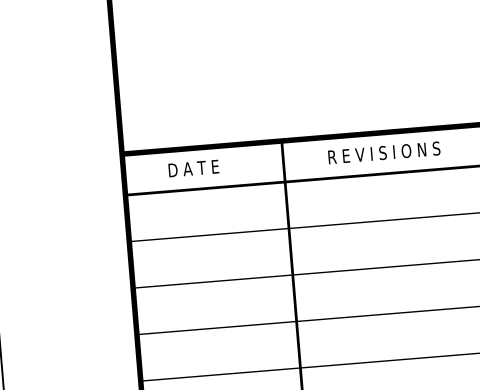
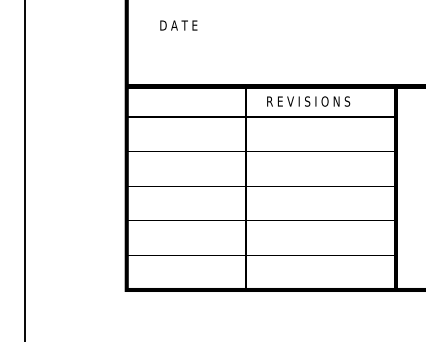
text: (384, 152) -> (308, 101), moved
text: (193, 168) -> (178, 25), moved

